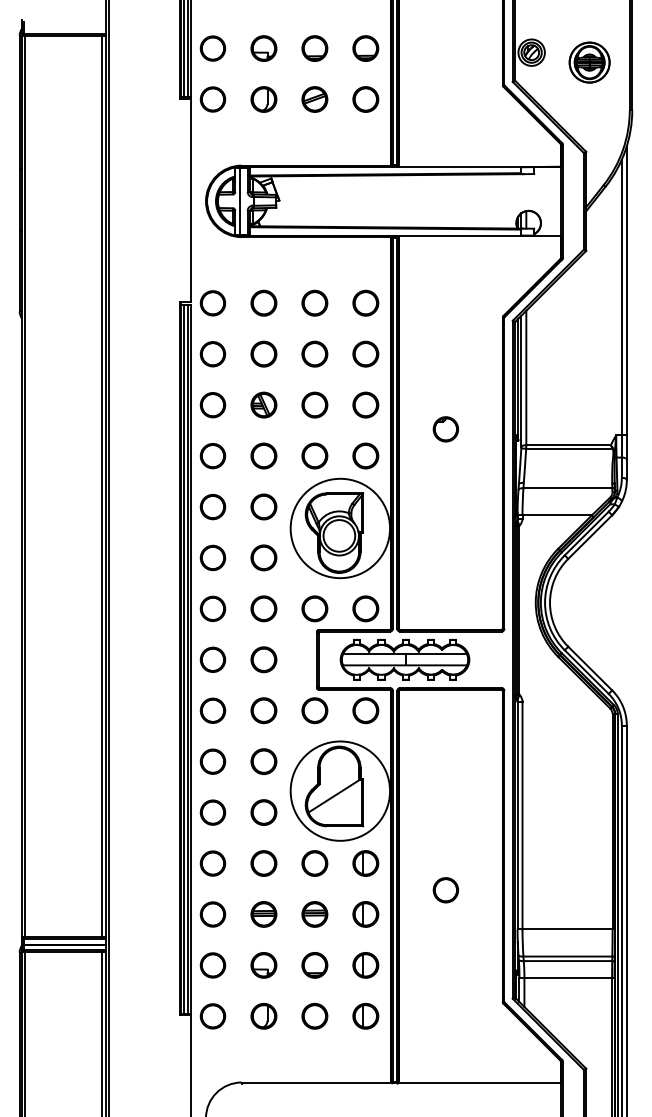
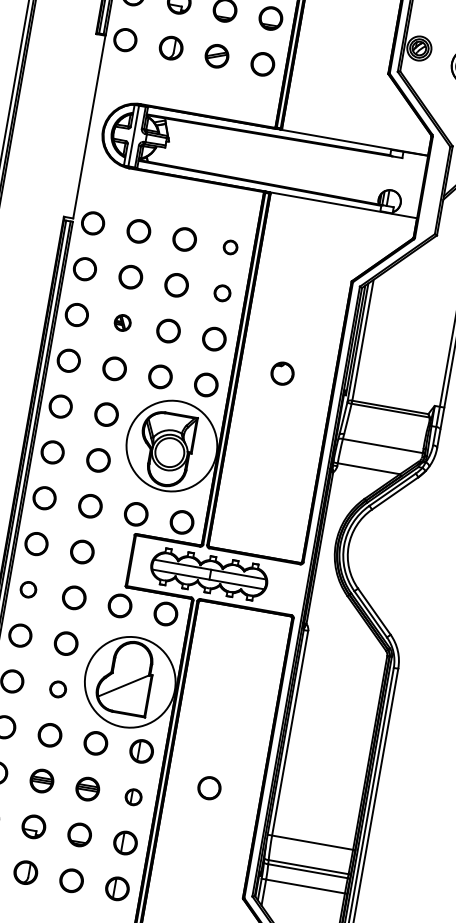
circle: (365, 302) -> (230, 246), size x0.6
circle: (365, 353) -> (222, 292), size x0.7
part: (263, 404) -> (122, 322), size x0.7
part: (212, 710) -> (28, 589), size x0.7
circle: (263, 812) -> (57, 689), size x0.7
part: (365, 914) -> (133, 797), size x0.7

